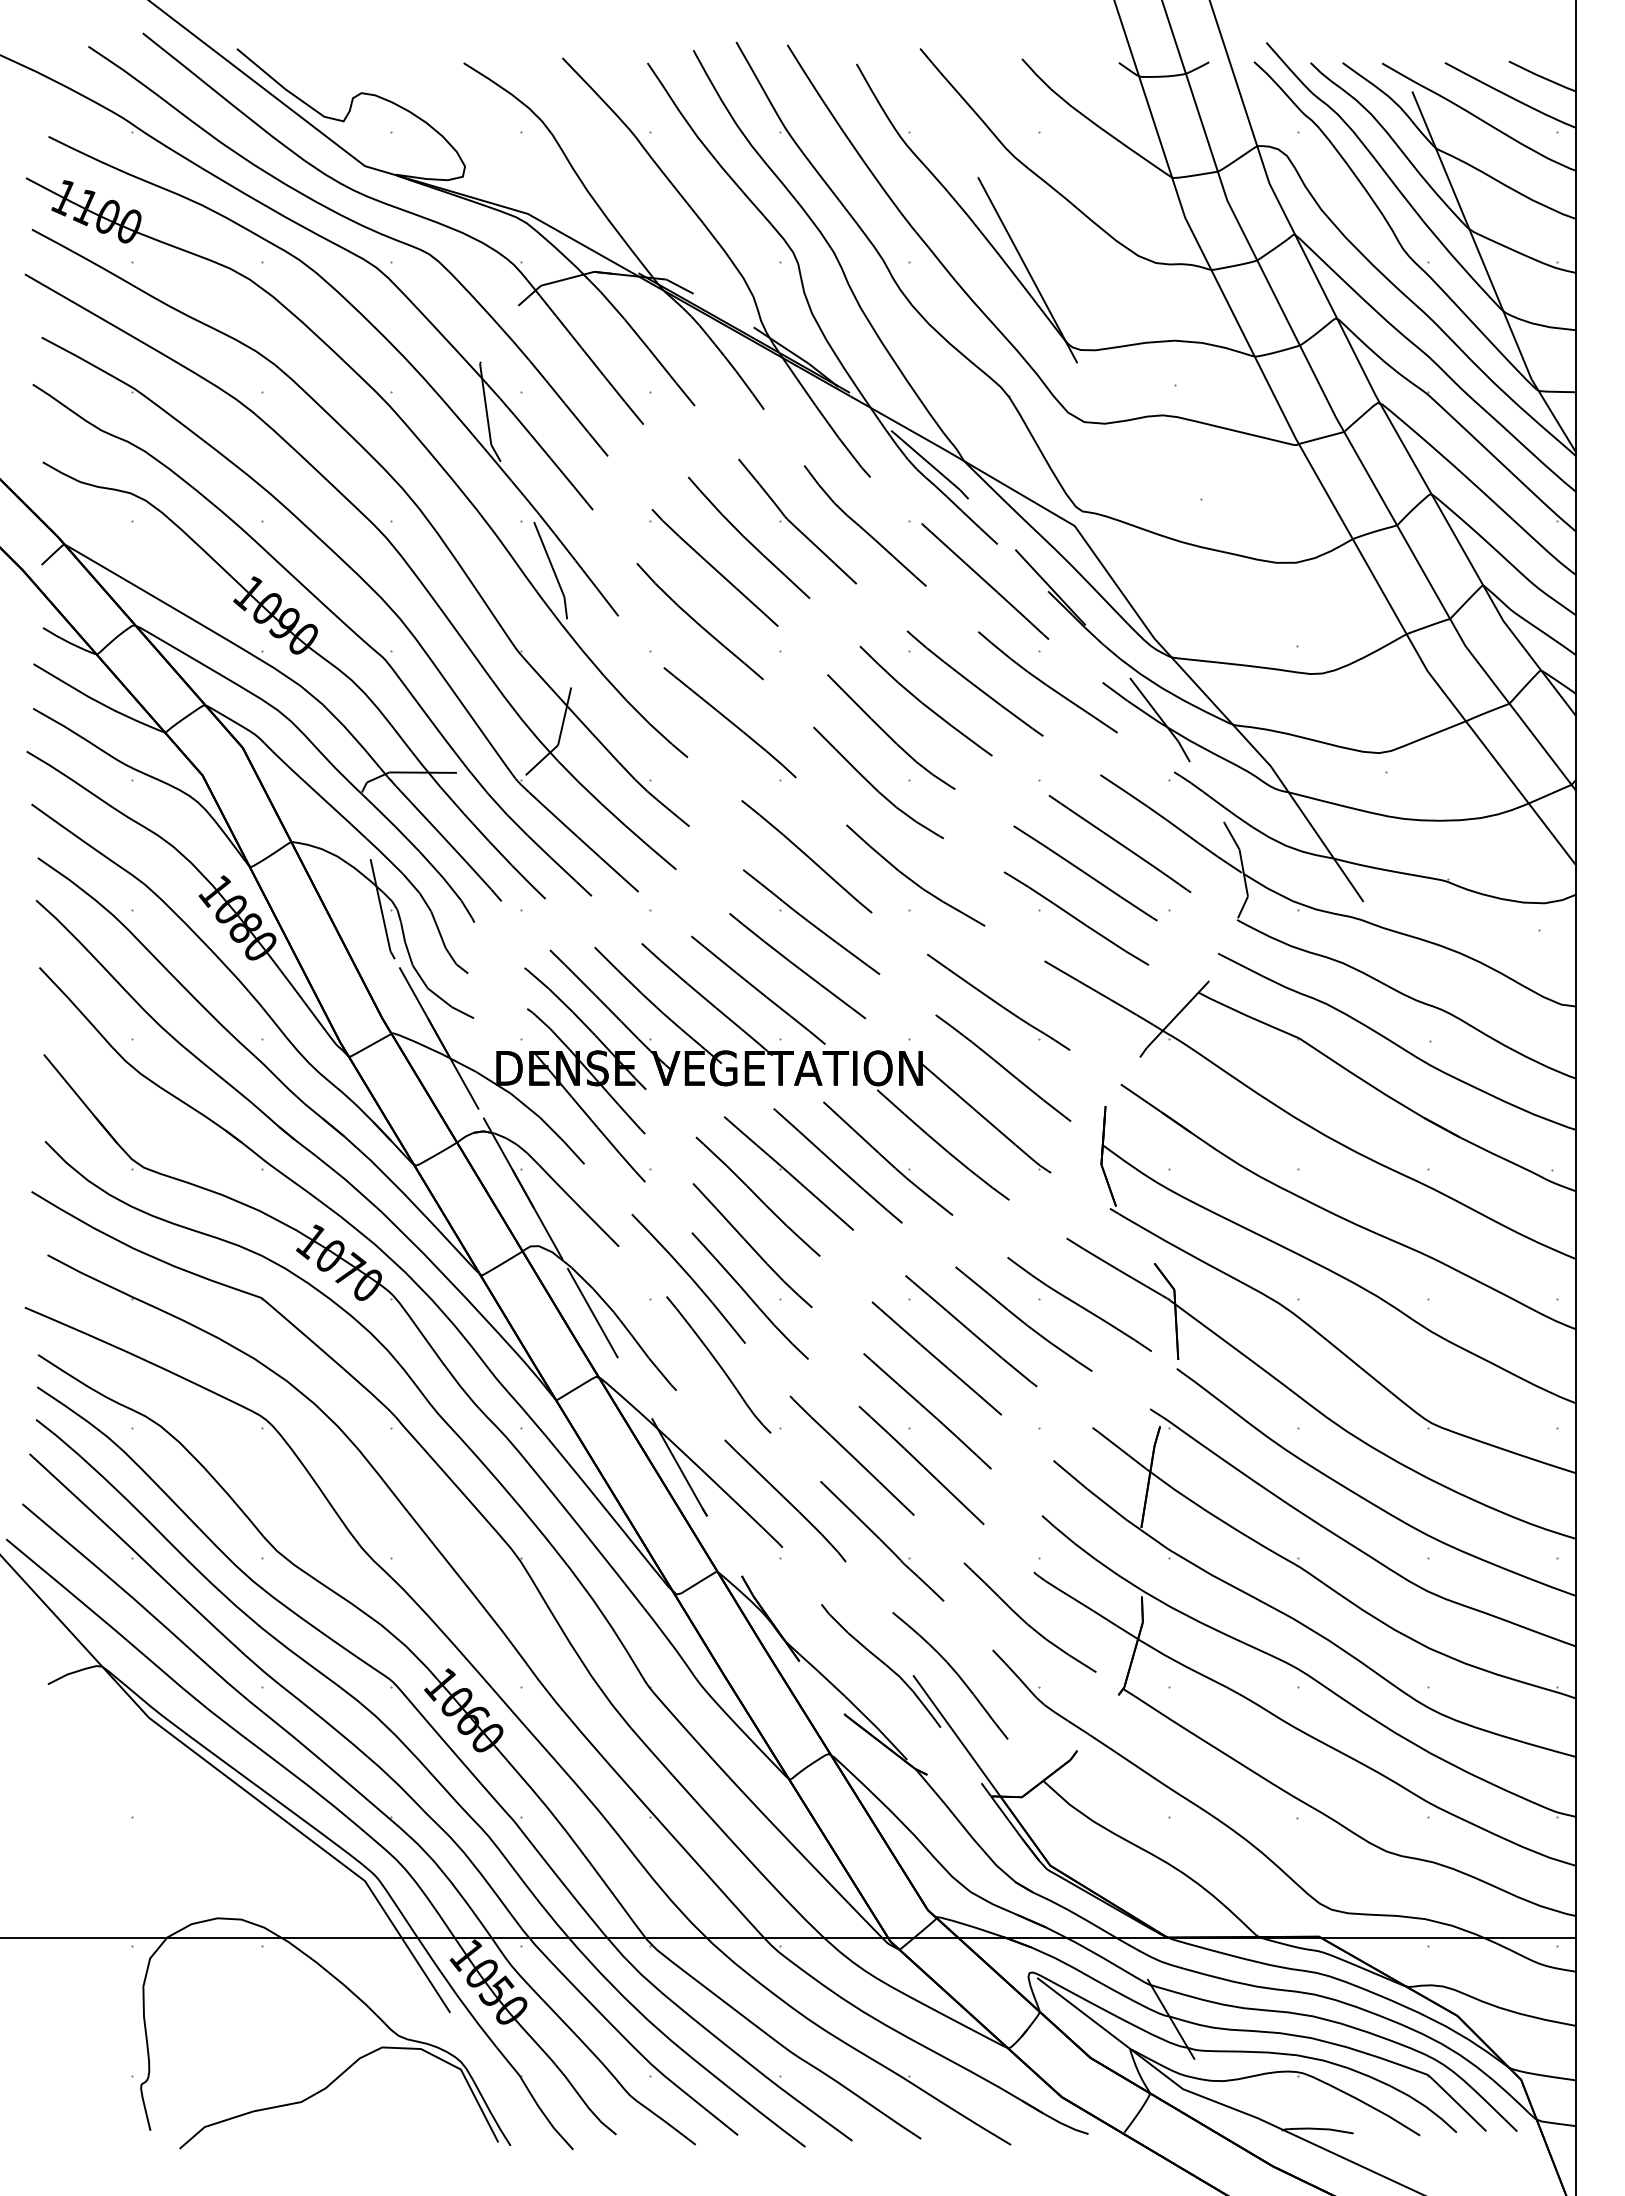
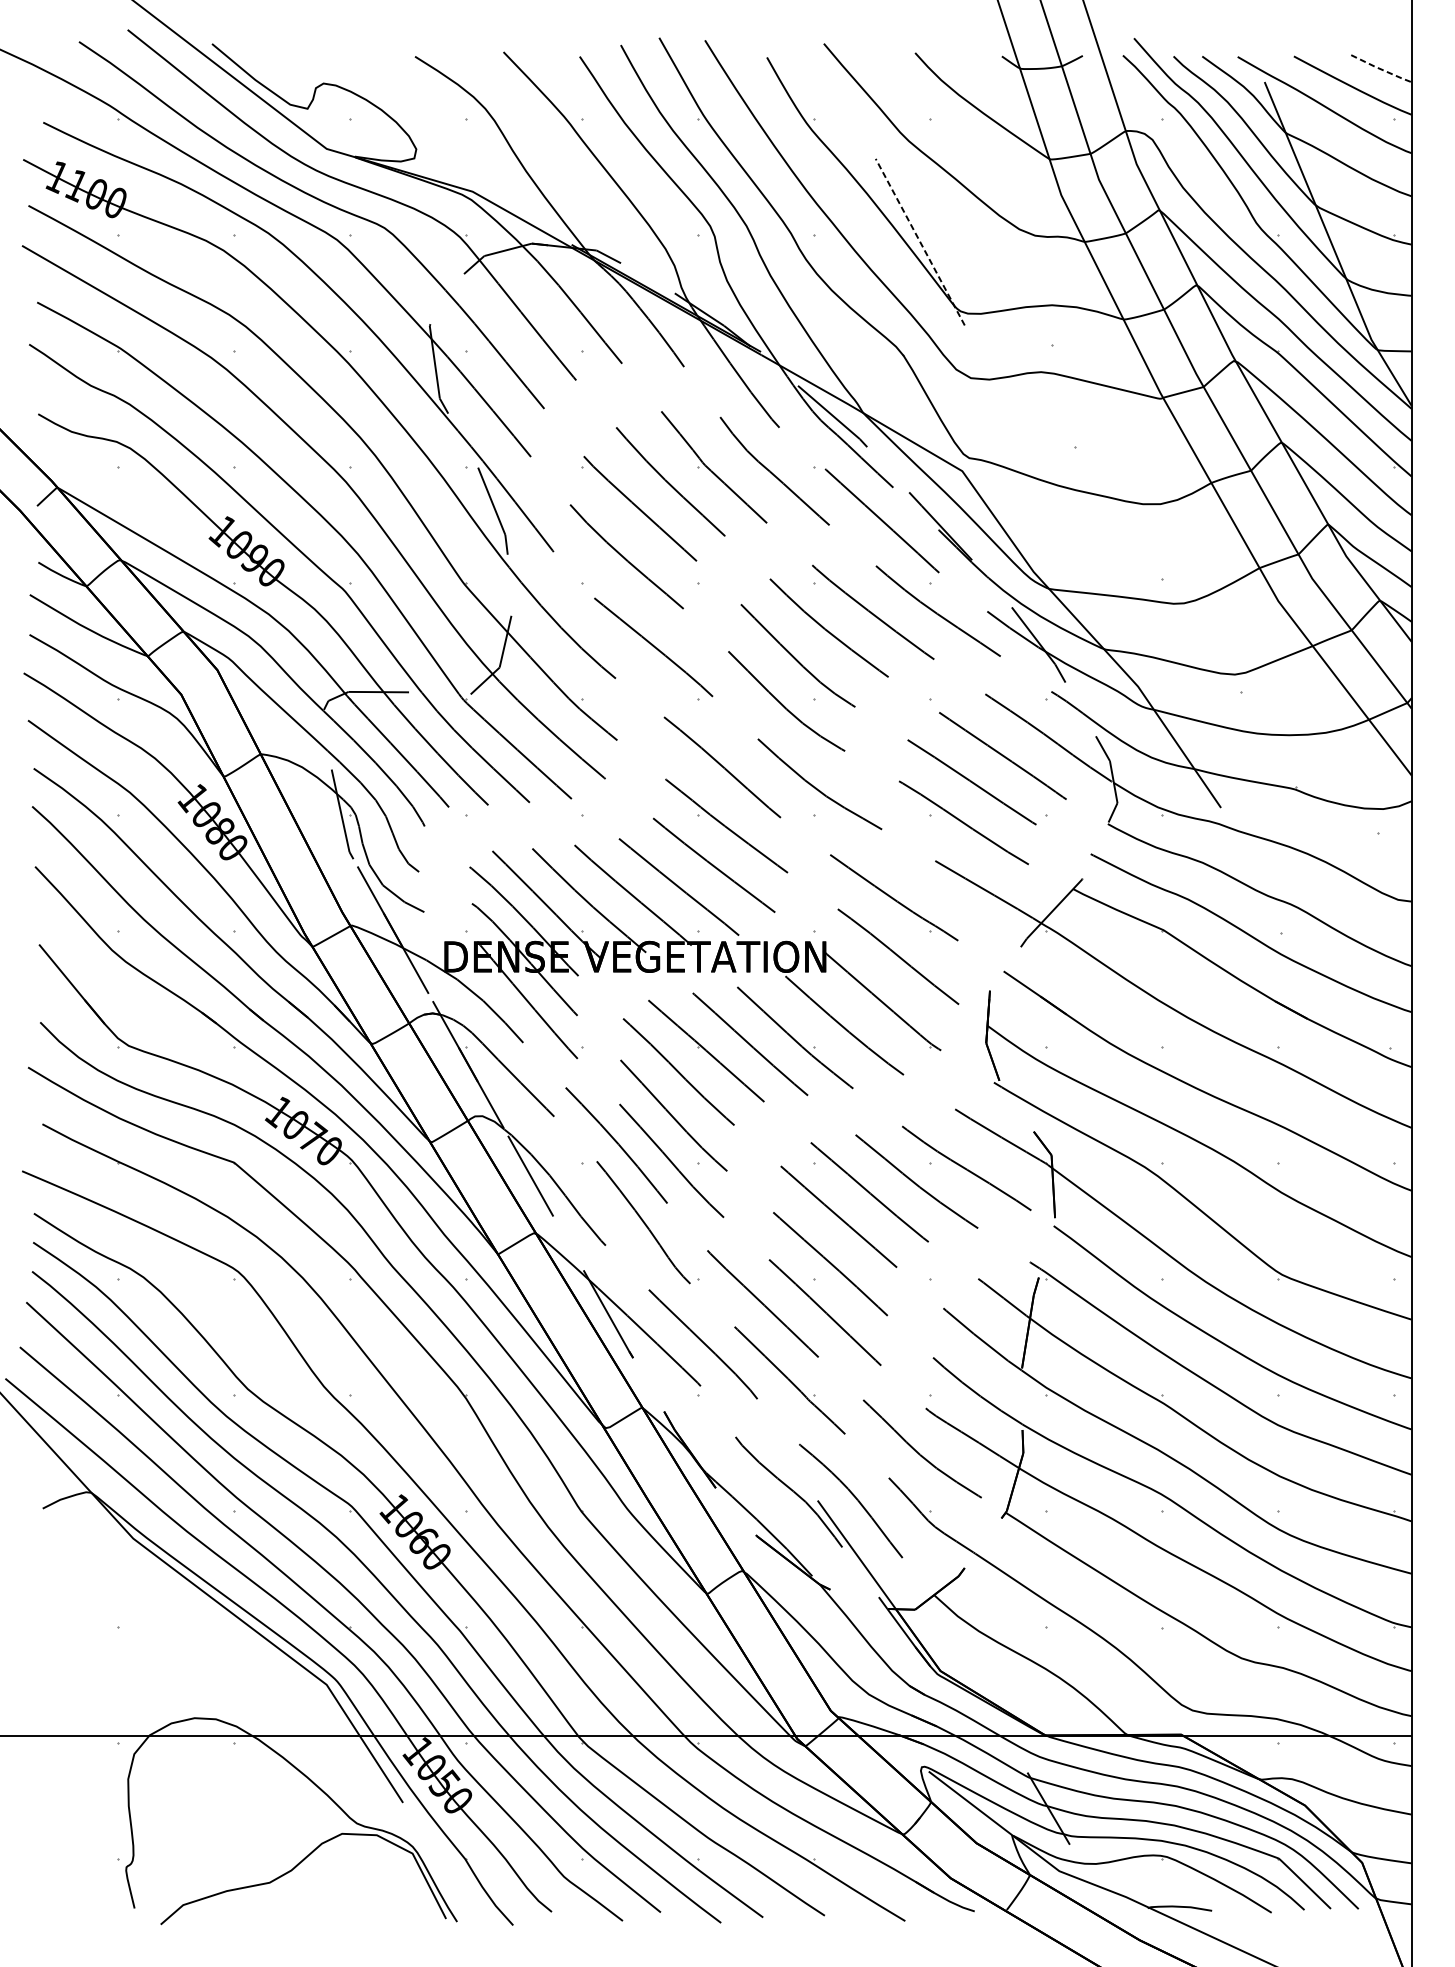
line: (1542, 77) -> (1381, 69), solid -> dashed
line: (1027, 269) -> (920, 241), solid -> dashed

